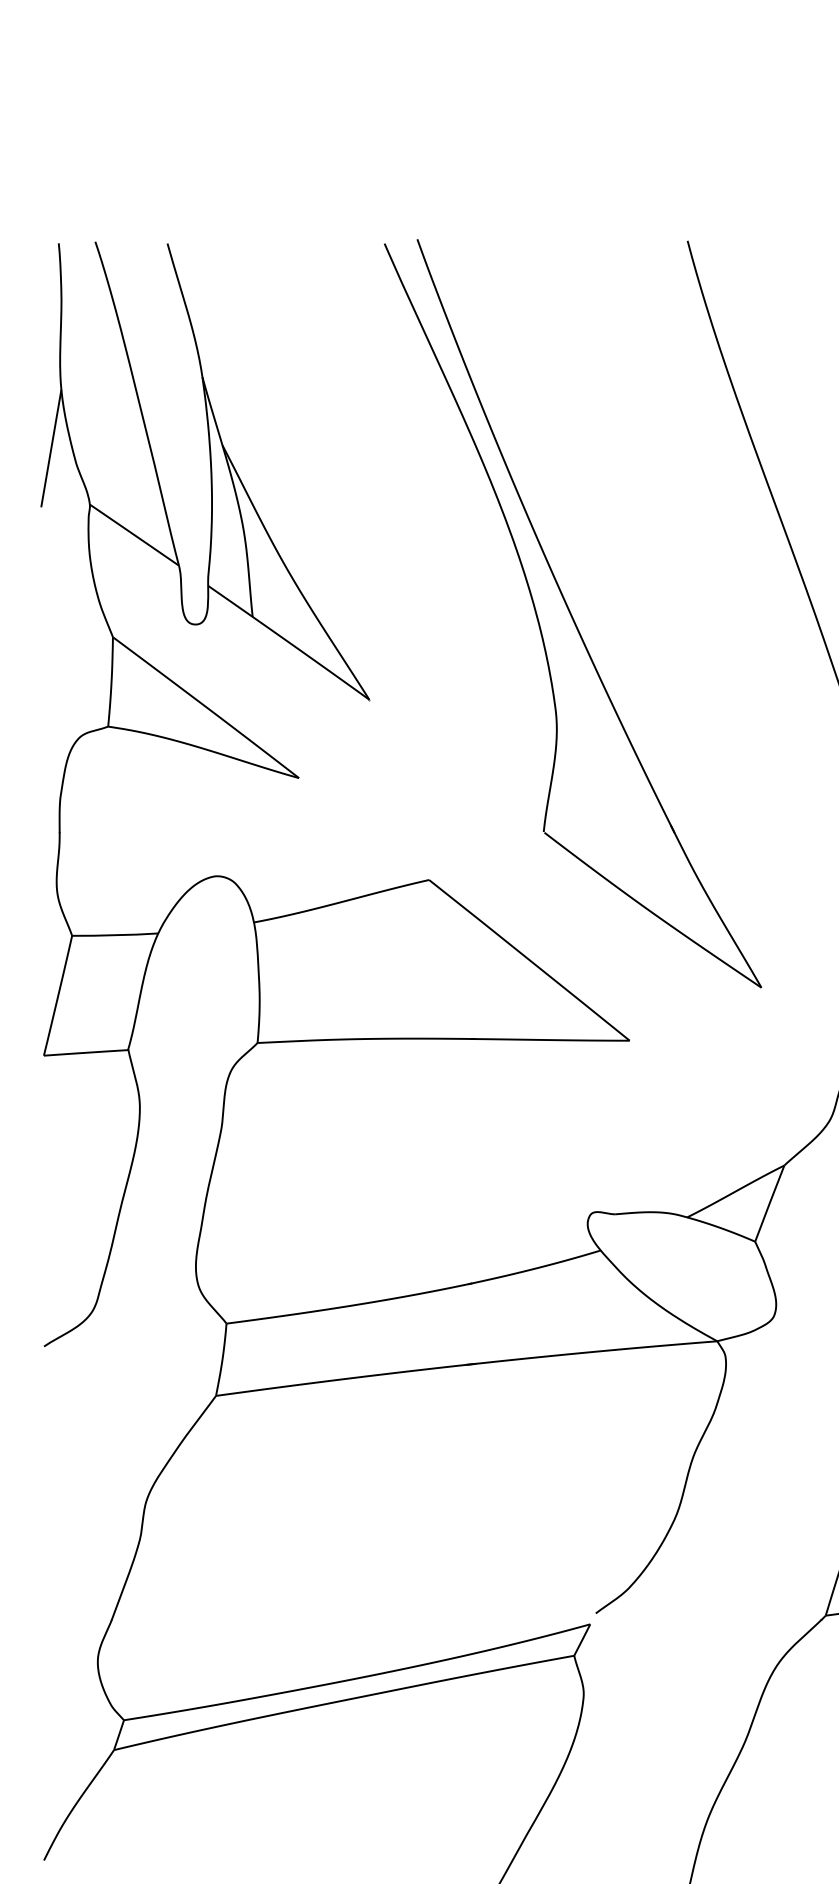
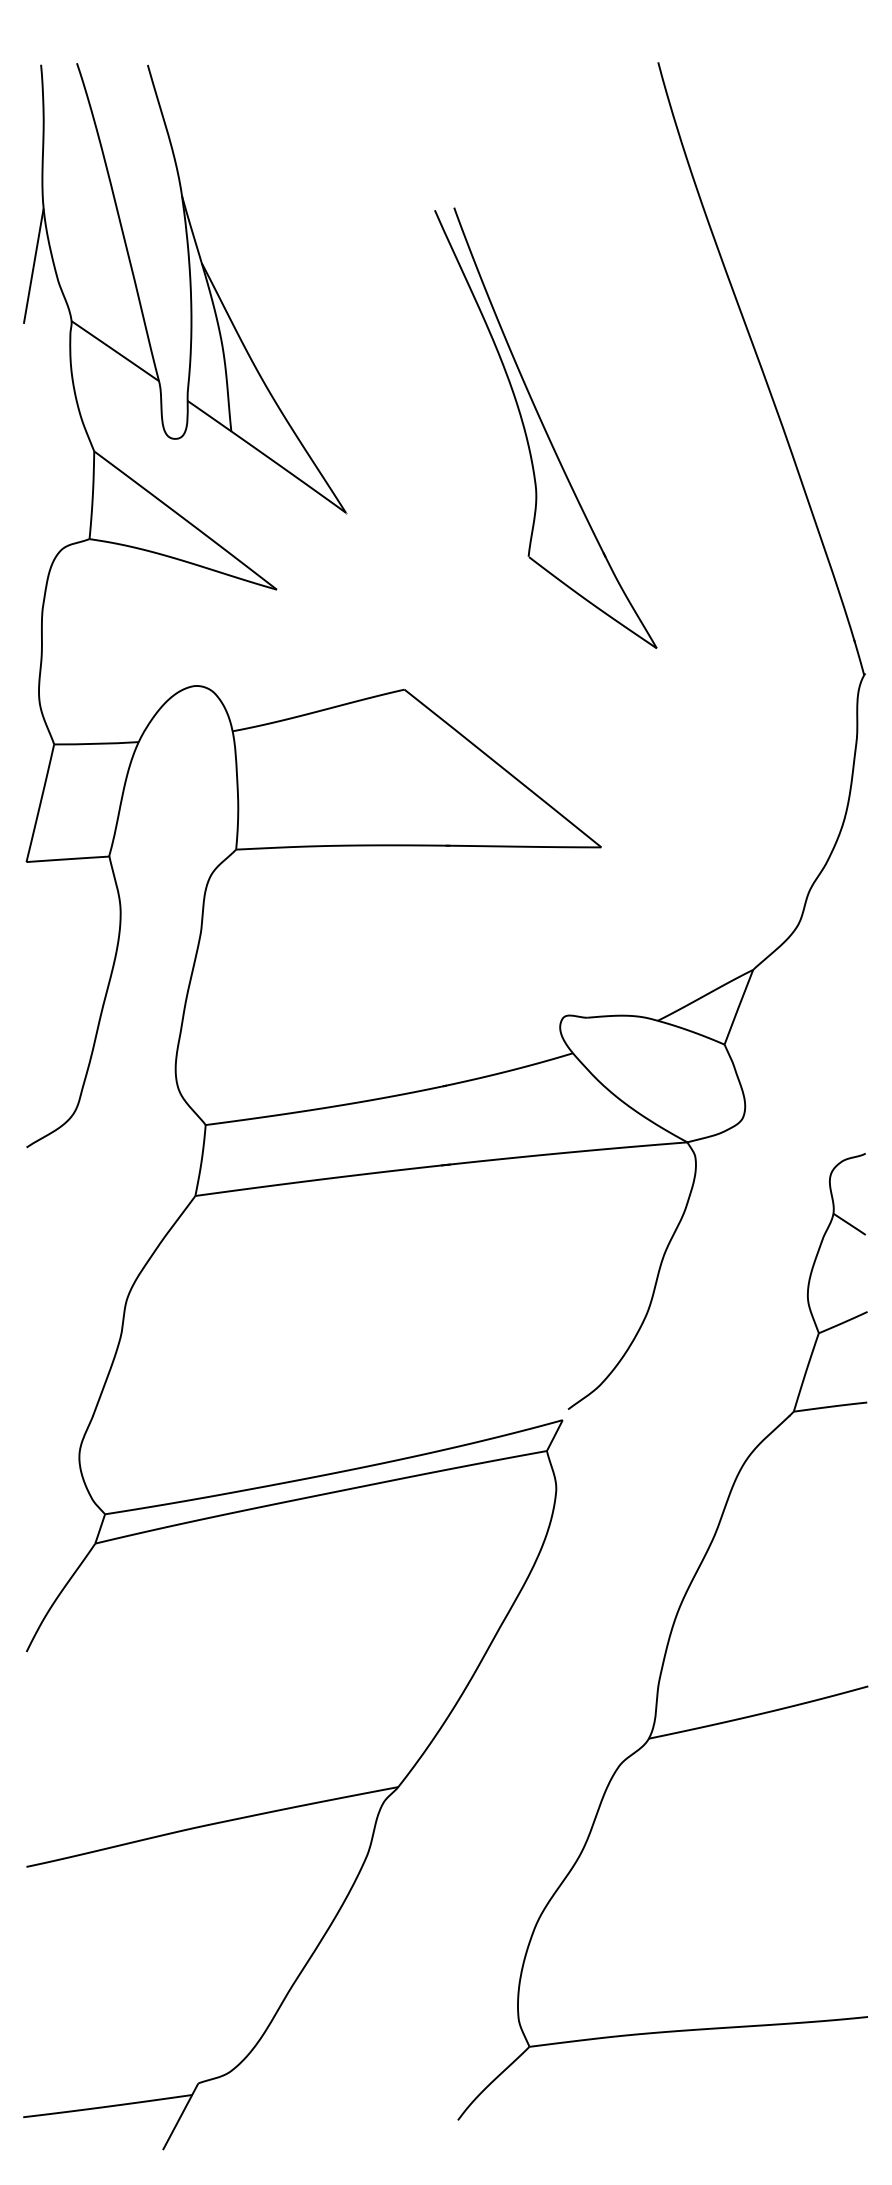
part: (572, 612) -> (545, 427), size x0.6

